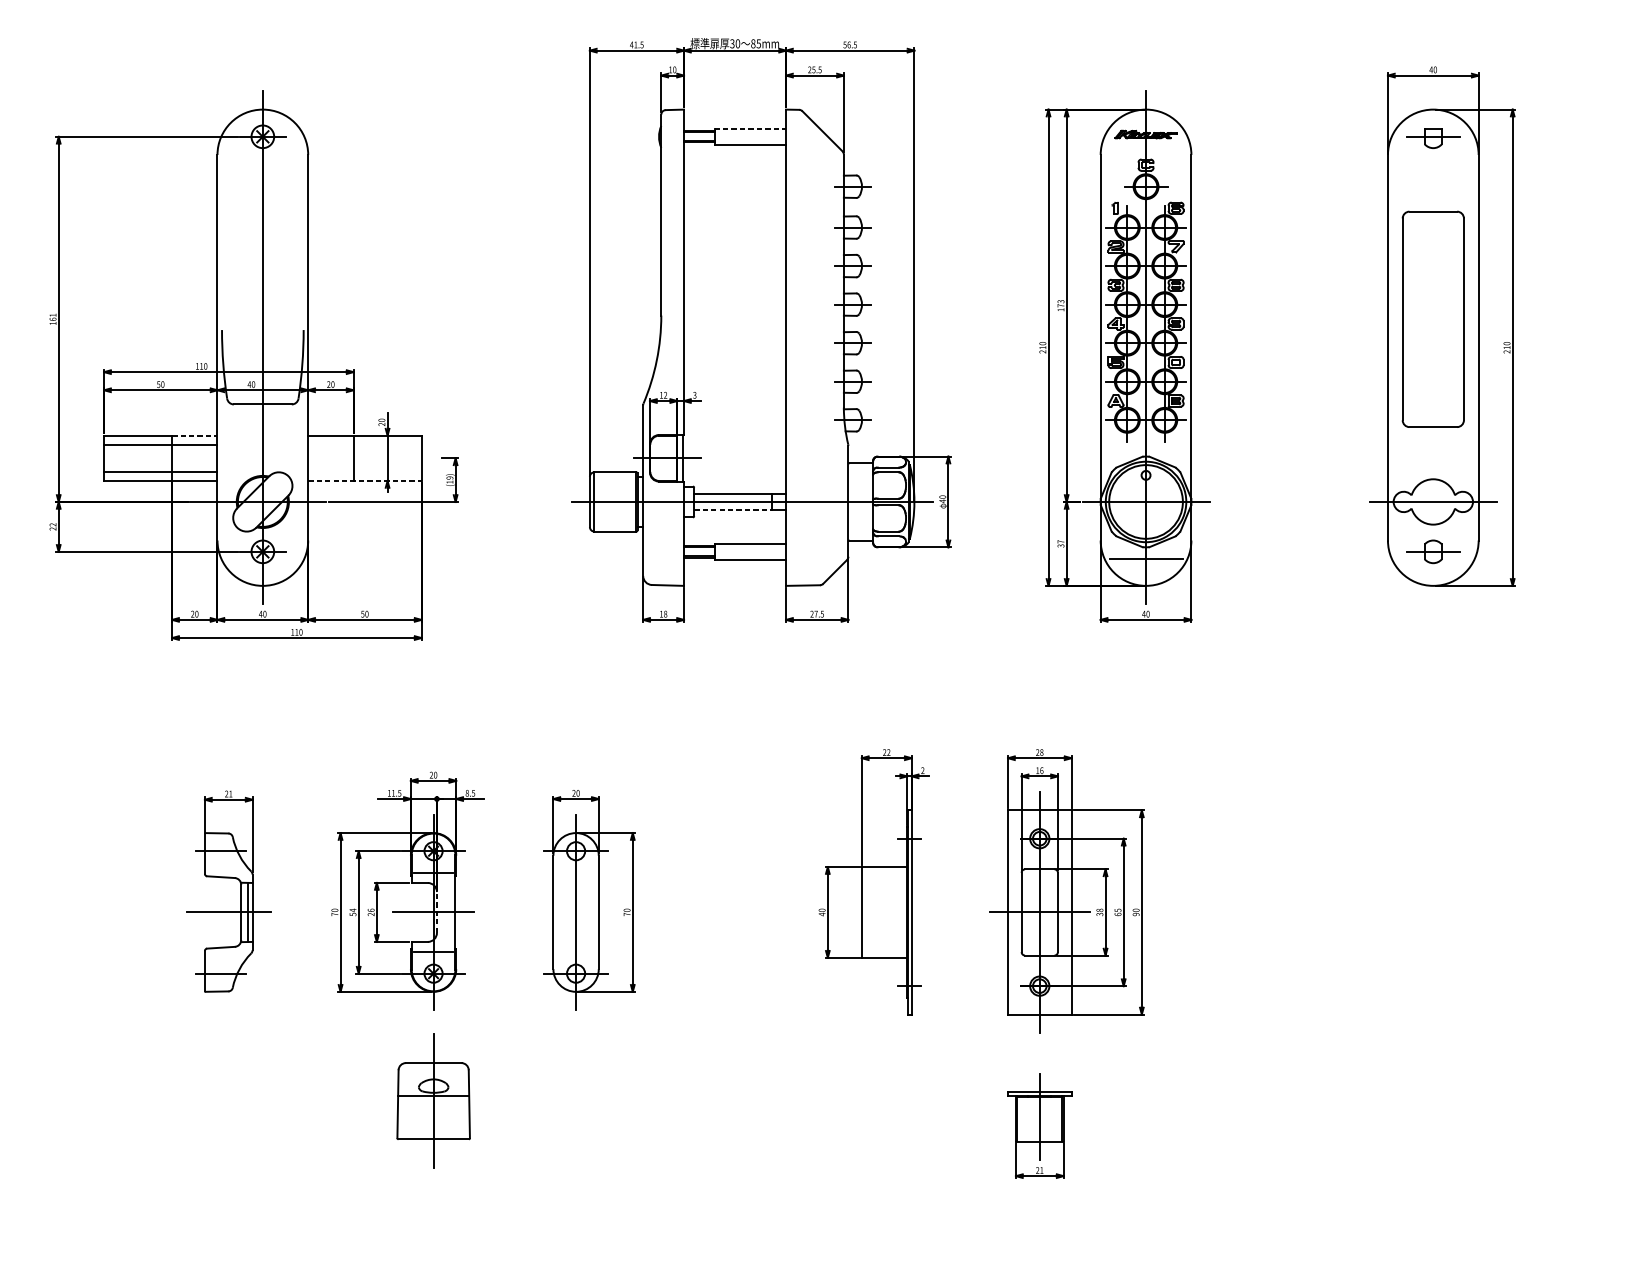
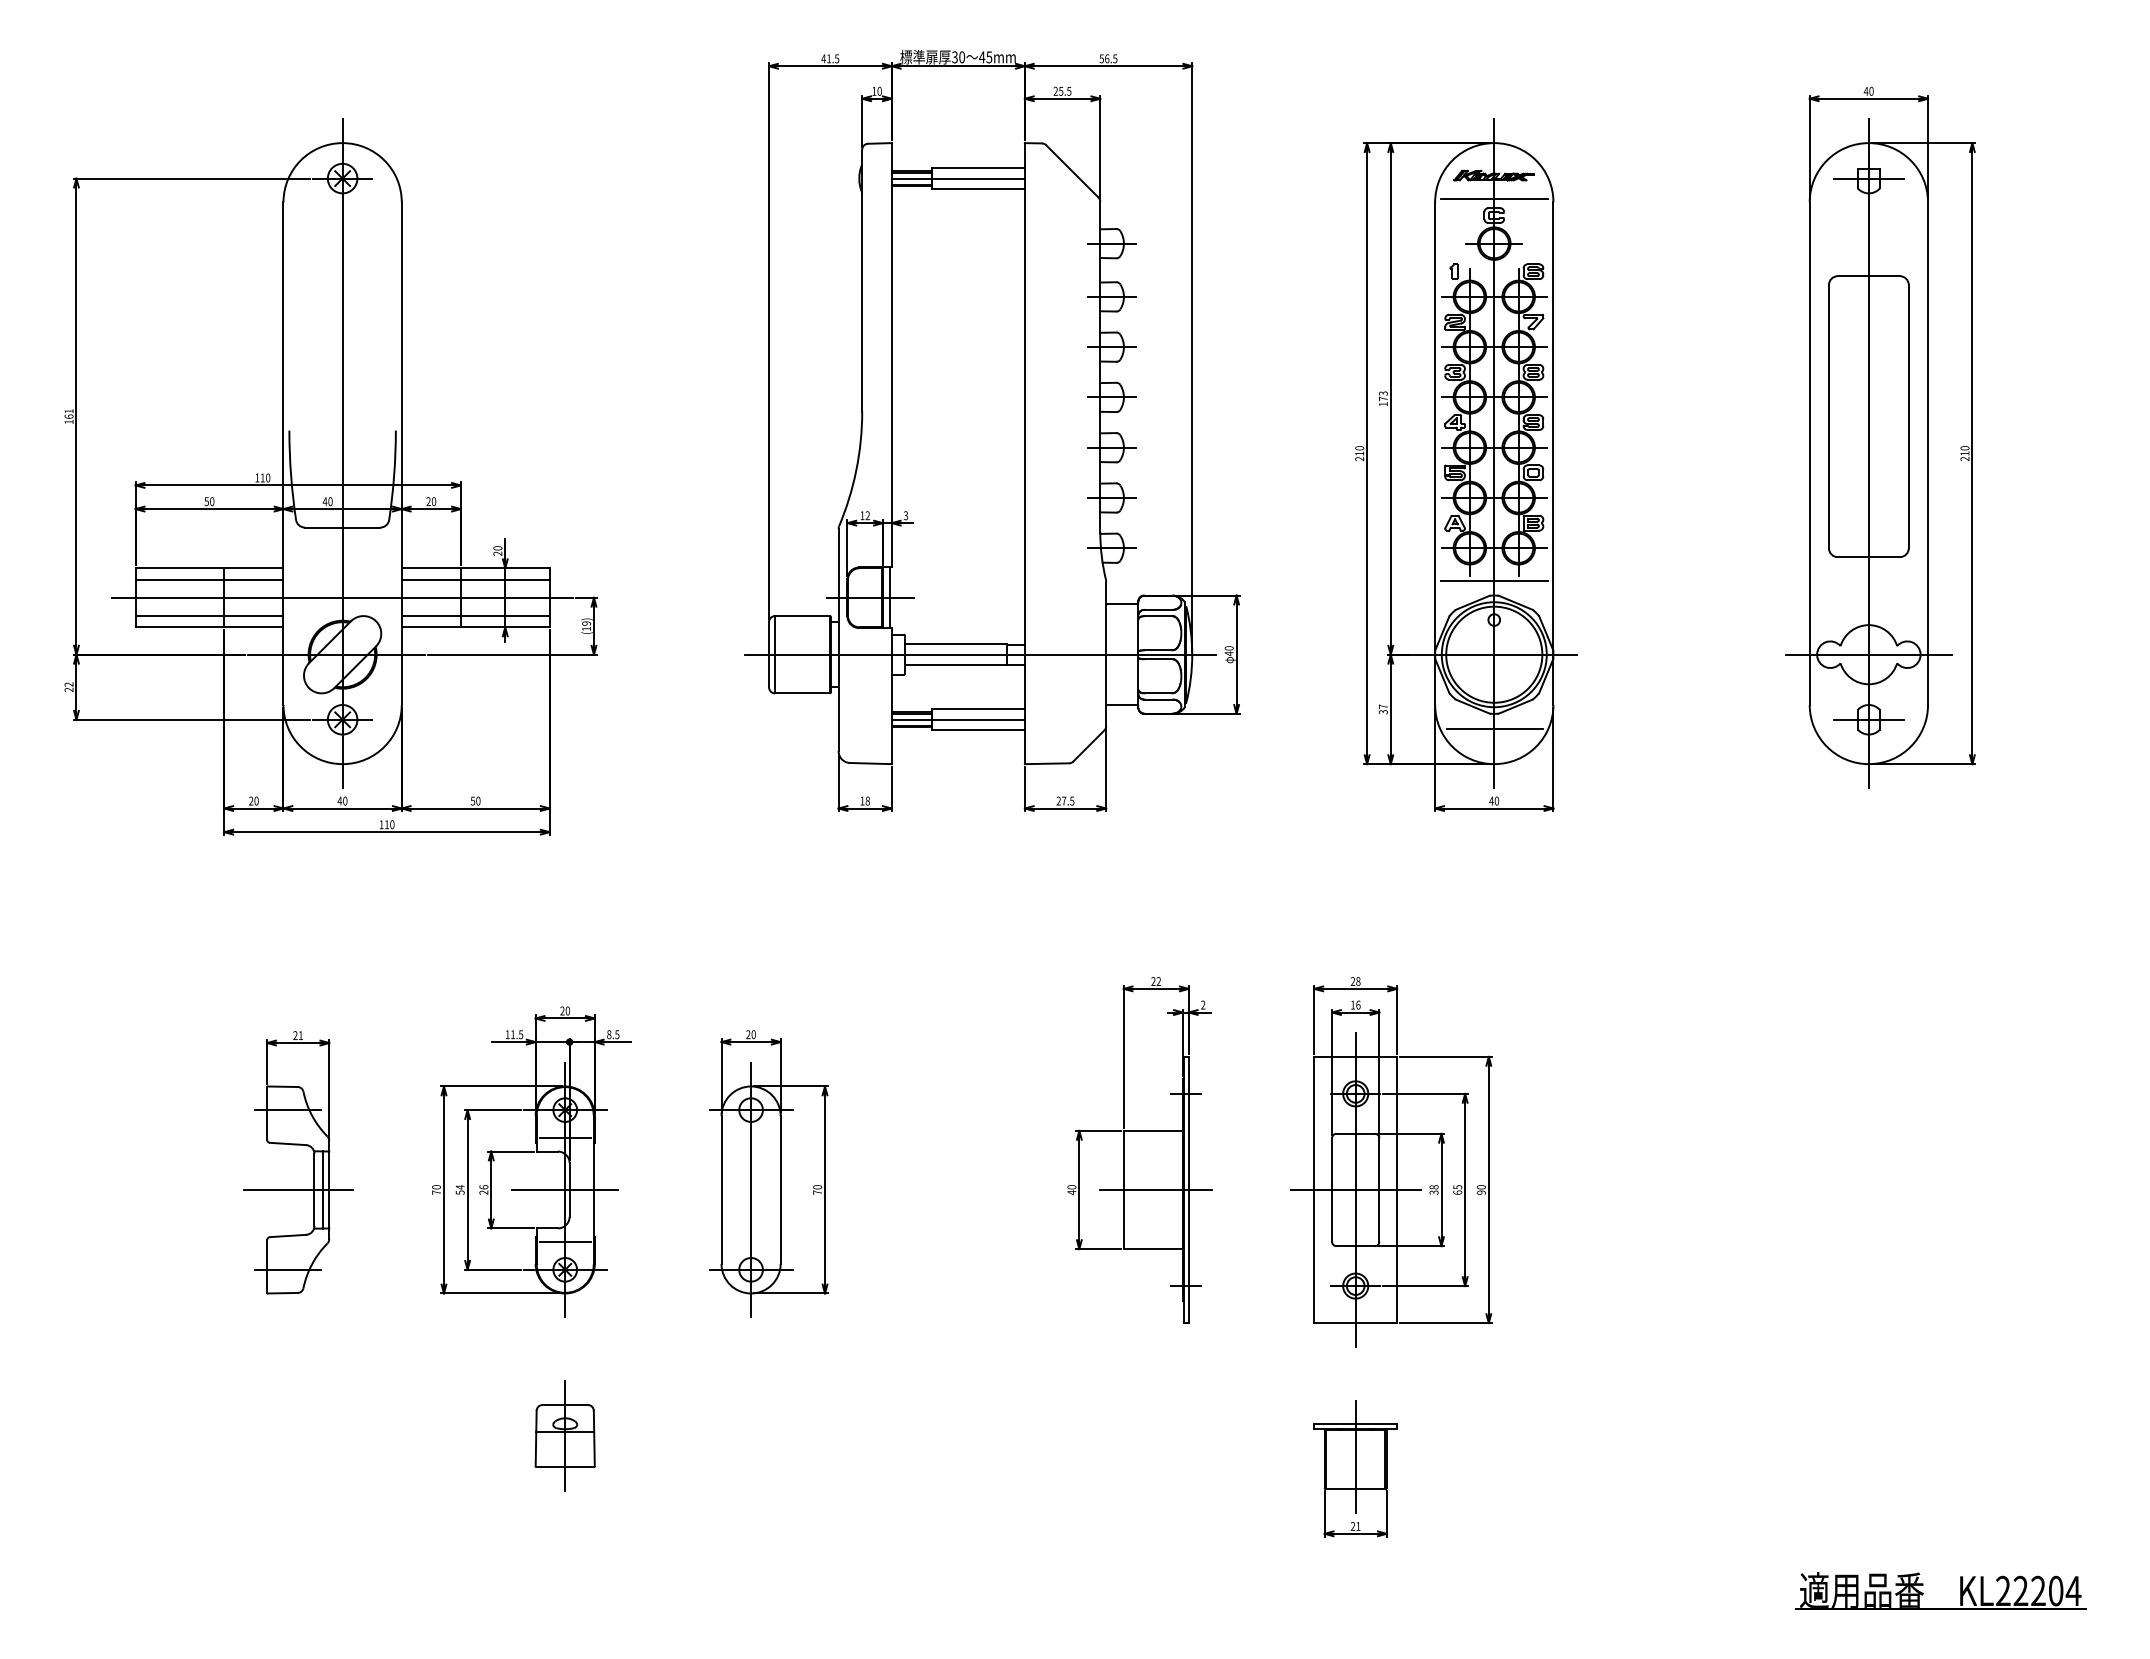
text: (753, 43) -> (982, 57), 85mm -> 45mm
line: (750, 129) -> (978, 168), dashed -> solid
line: (734, 136) -> (957, 178), added
line: (1146, 152) -> (1494, 199), added
line: (1433, 347) -> (1868, 453), added
line: (194, 435) -> (253, 568), dashed -> solid
line: (364, 445) -> (475, 580), added
line: (1146, 445) -> (1494, 580), added
line: (262, 458) -> (342, 597), added
line: (364, 471) -> (475, 615), added
line: (364, 481) -> (475, 627), dashed -> solid
line: (732, 510) -> (955, 665), dashed -> solid
line: (734, 551) -> (957, 719), added
line: (436, 912) -> (569, 1189), dashed -> solid
line: (887, 912) -> (1156, 1189), added
part: (432, 1100) -> (564, 1435), size x0.62
part: (1475, 1221) -> (1923, 1593), added

